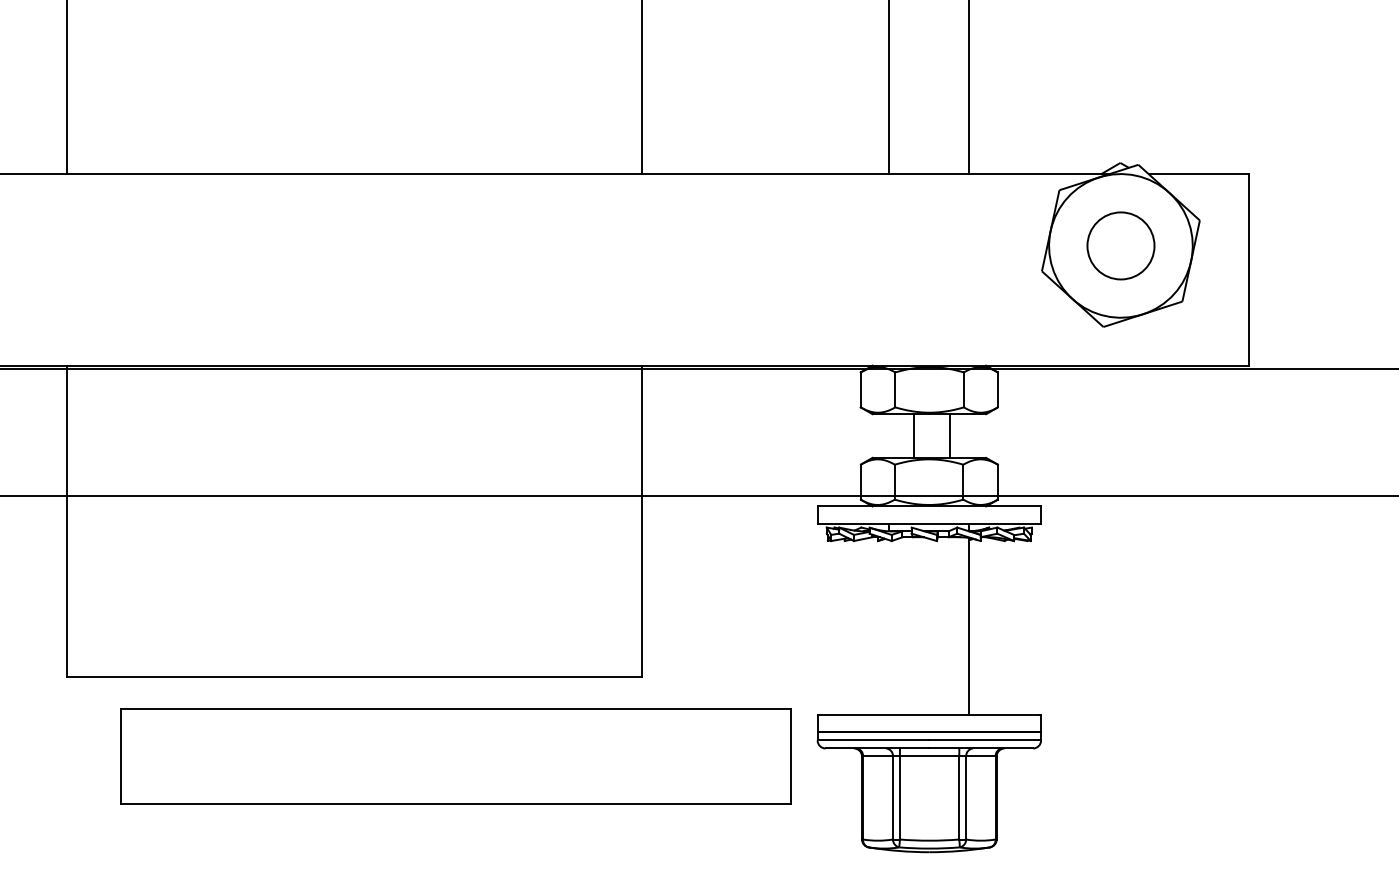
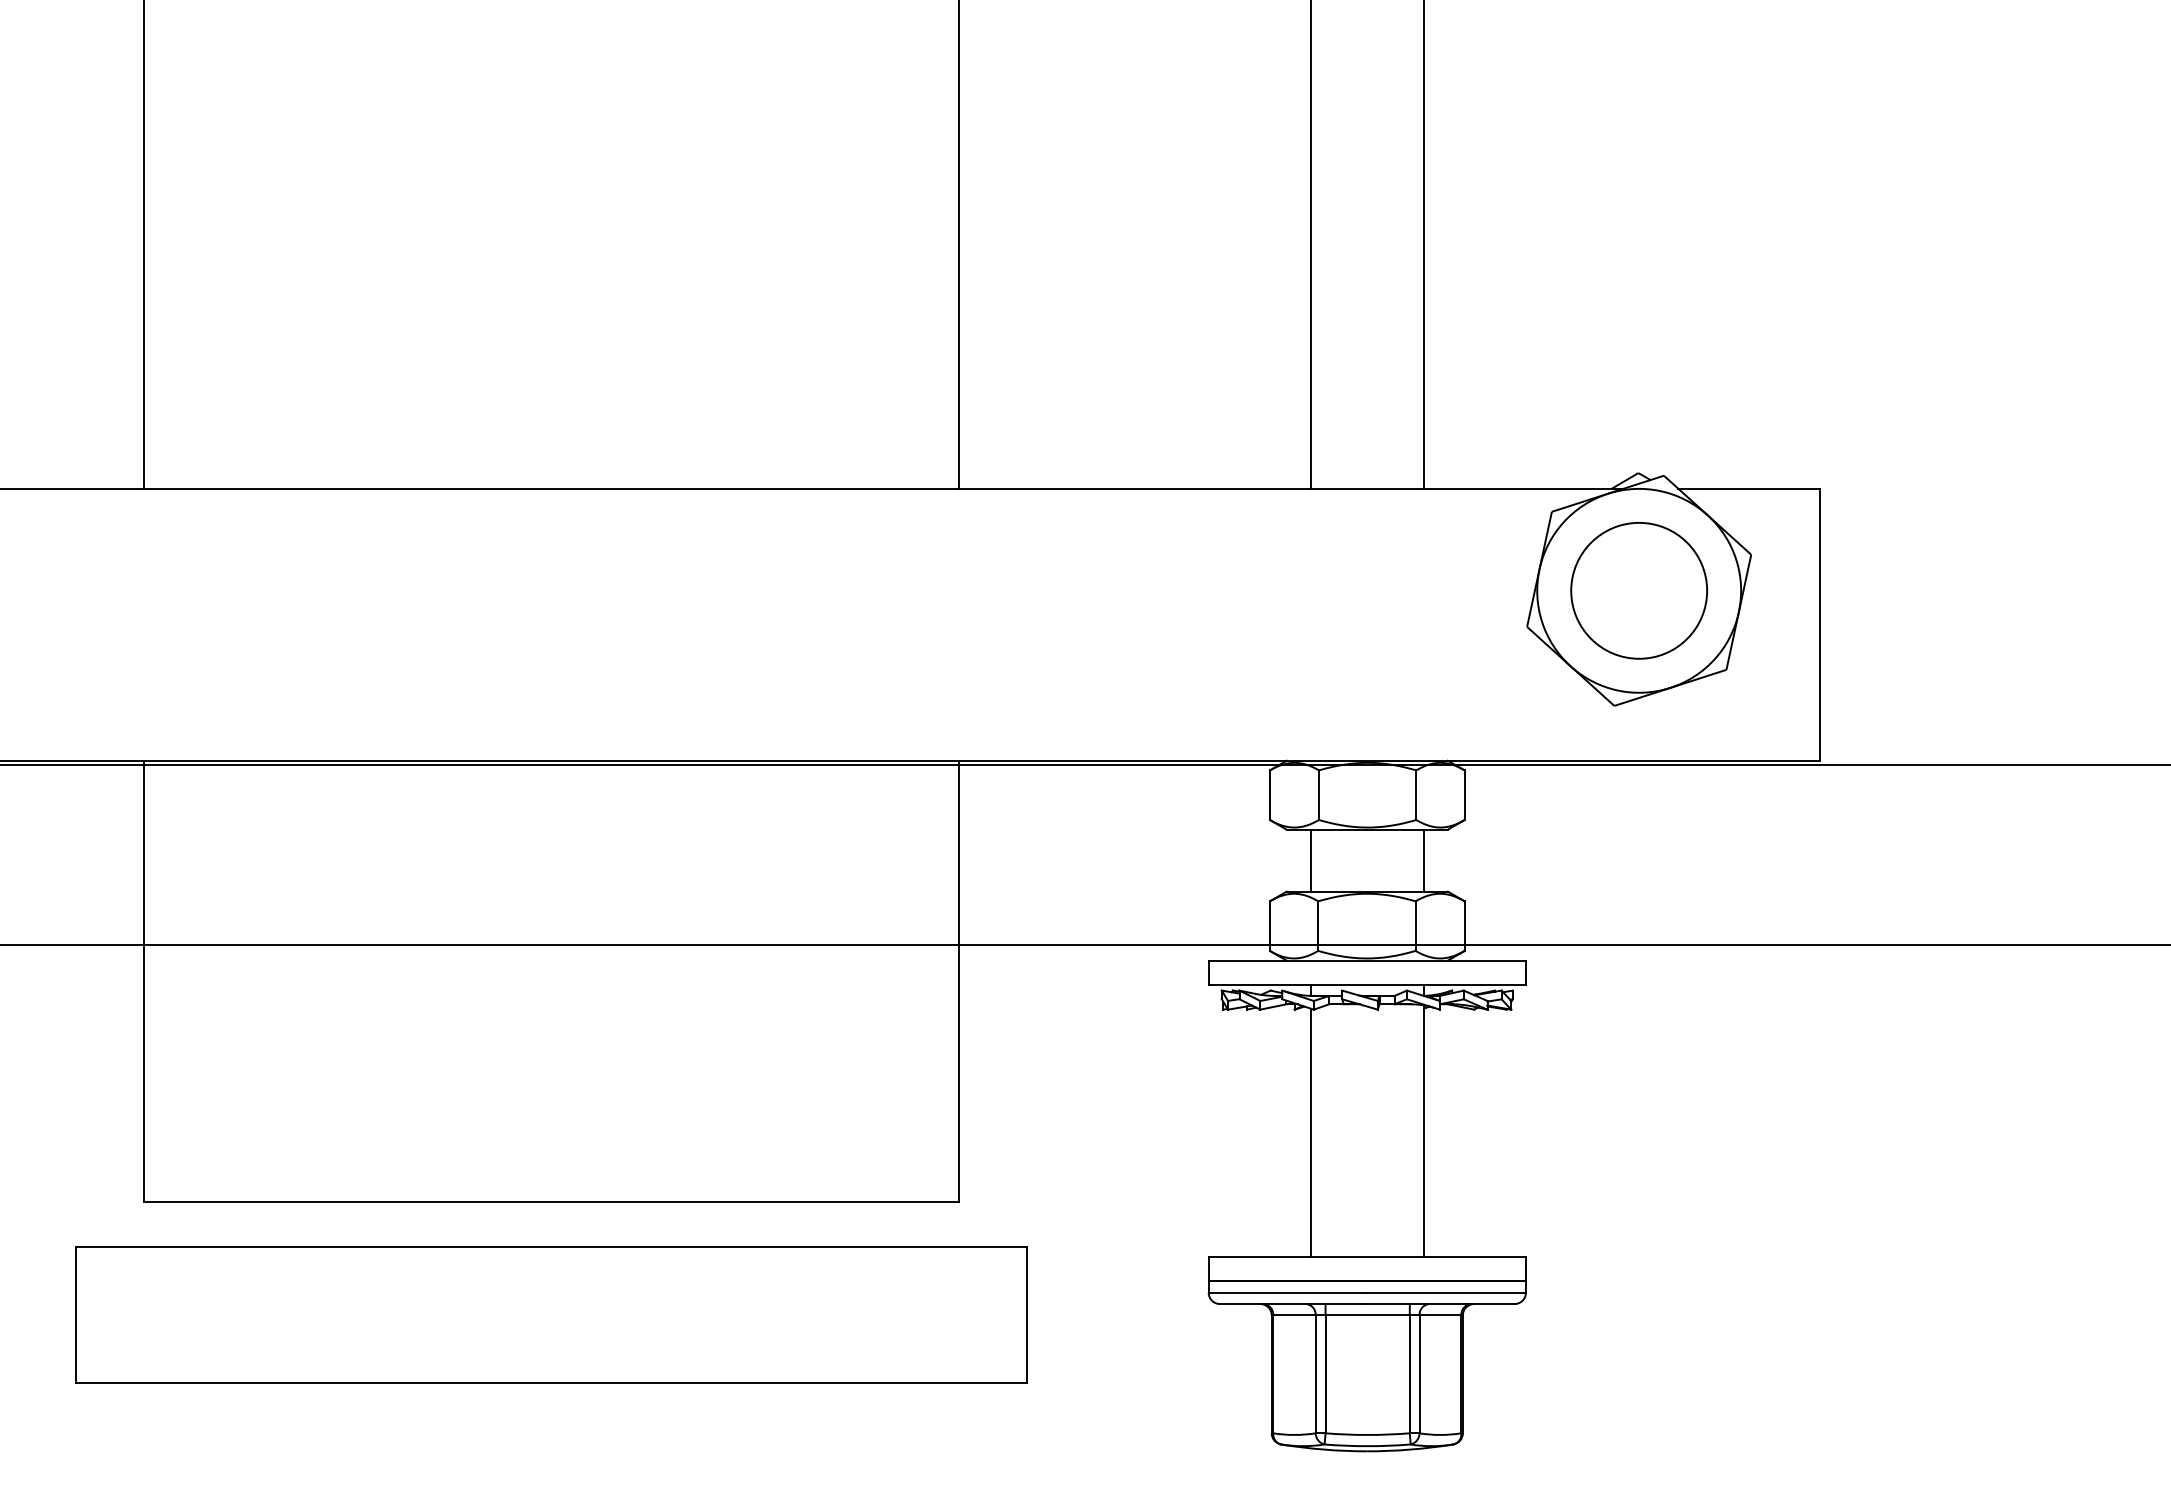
circle: (1121, 245) -> (1639, 590), size x1.43
line: (913, 435) -> (1423, 860), moved
line: (949, 435) -> (1310, 860), moved
line: (889, 627) -> (1310, 1132), added
part: (456, 755) -> (551, 1314), moved

